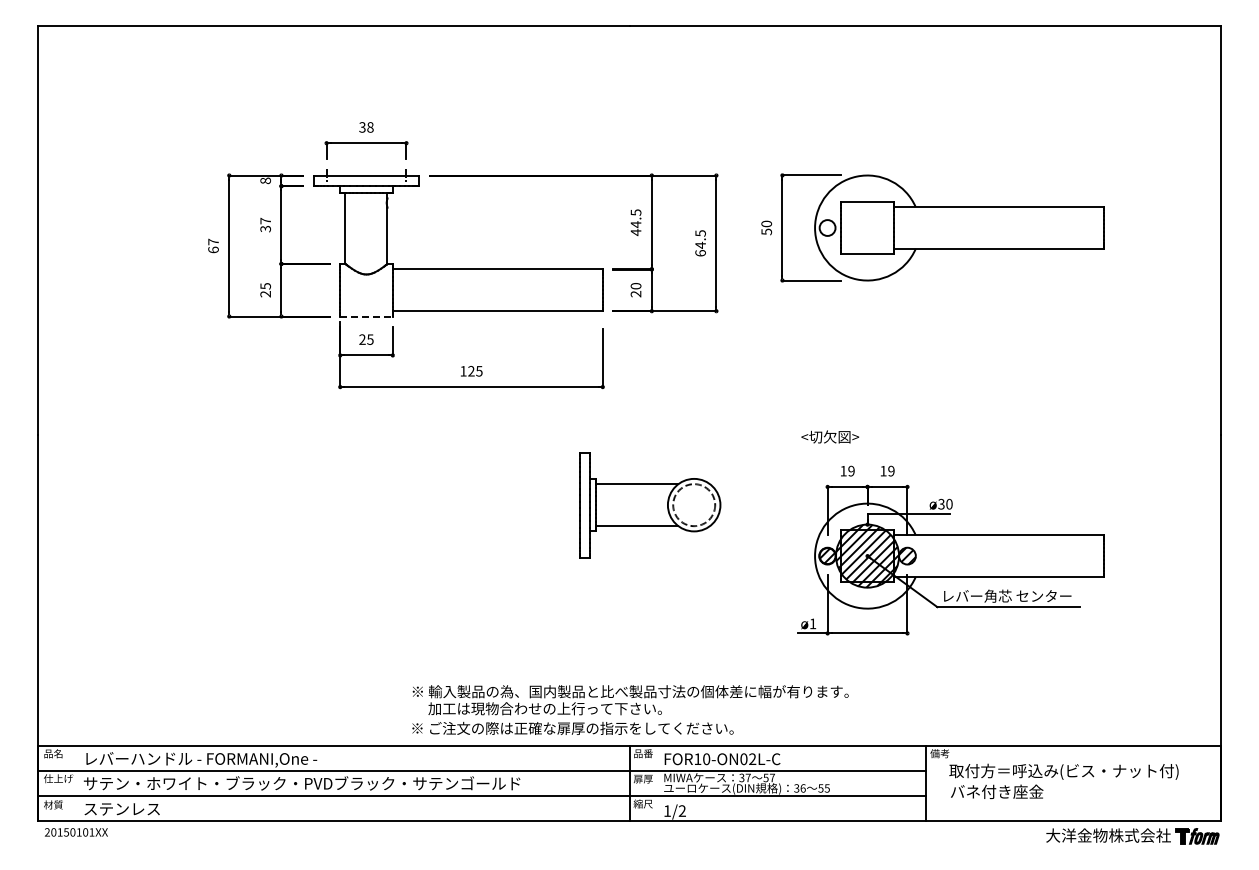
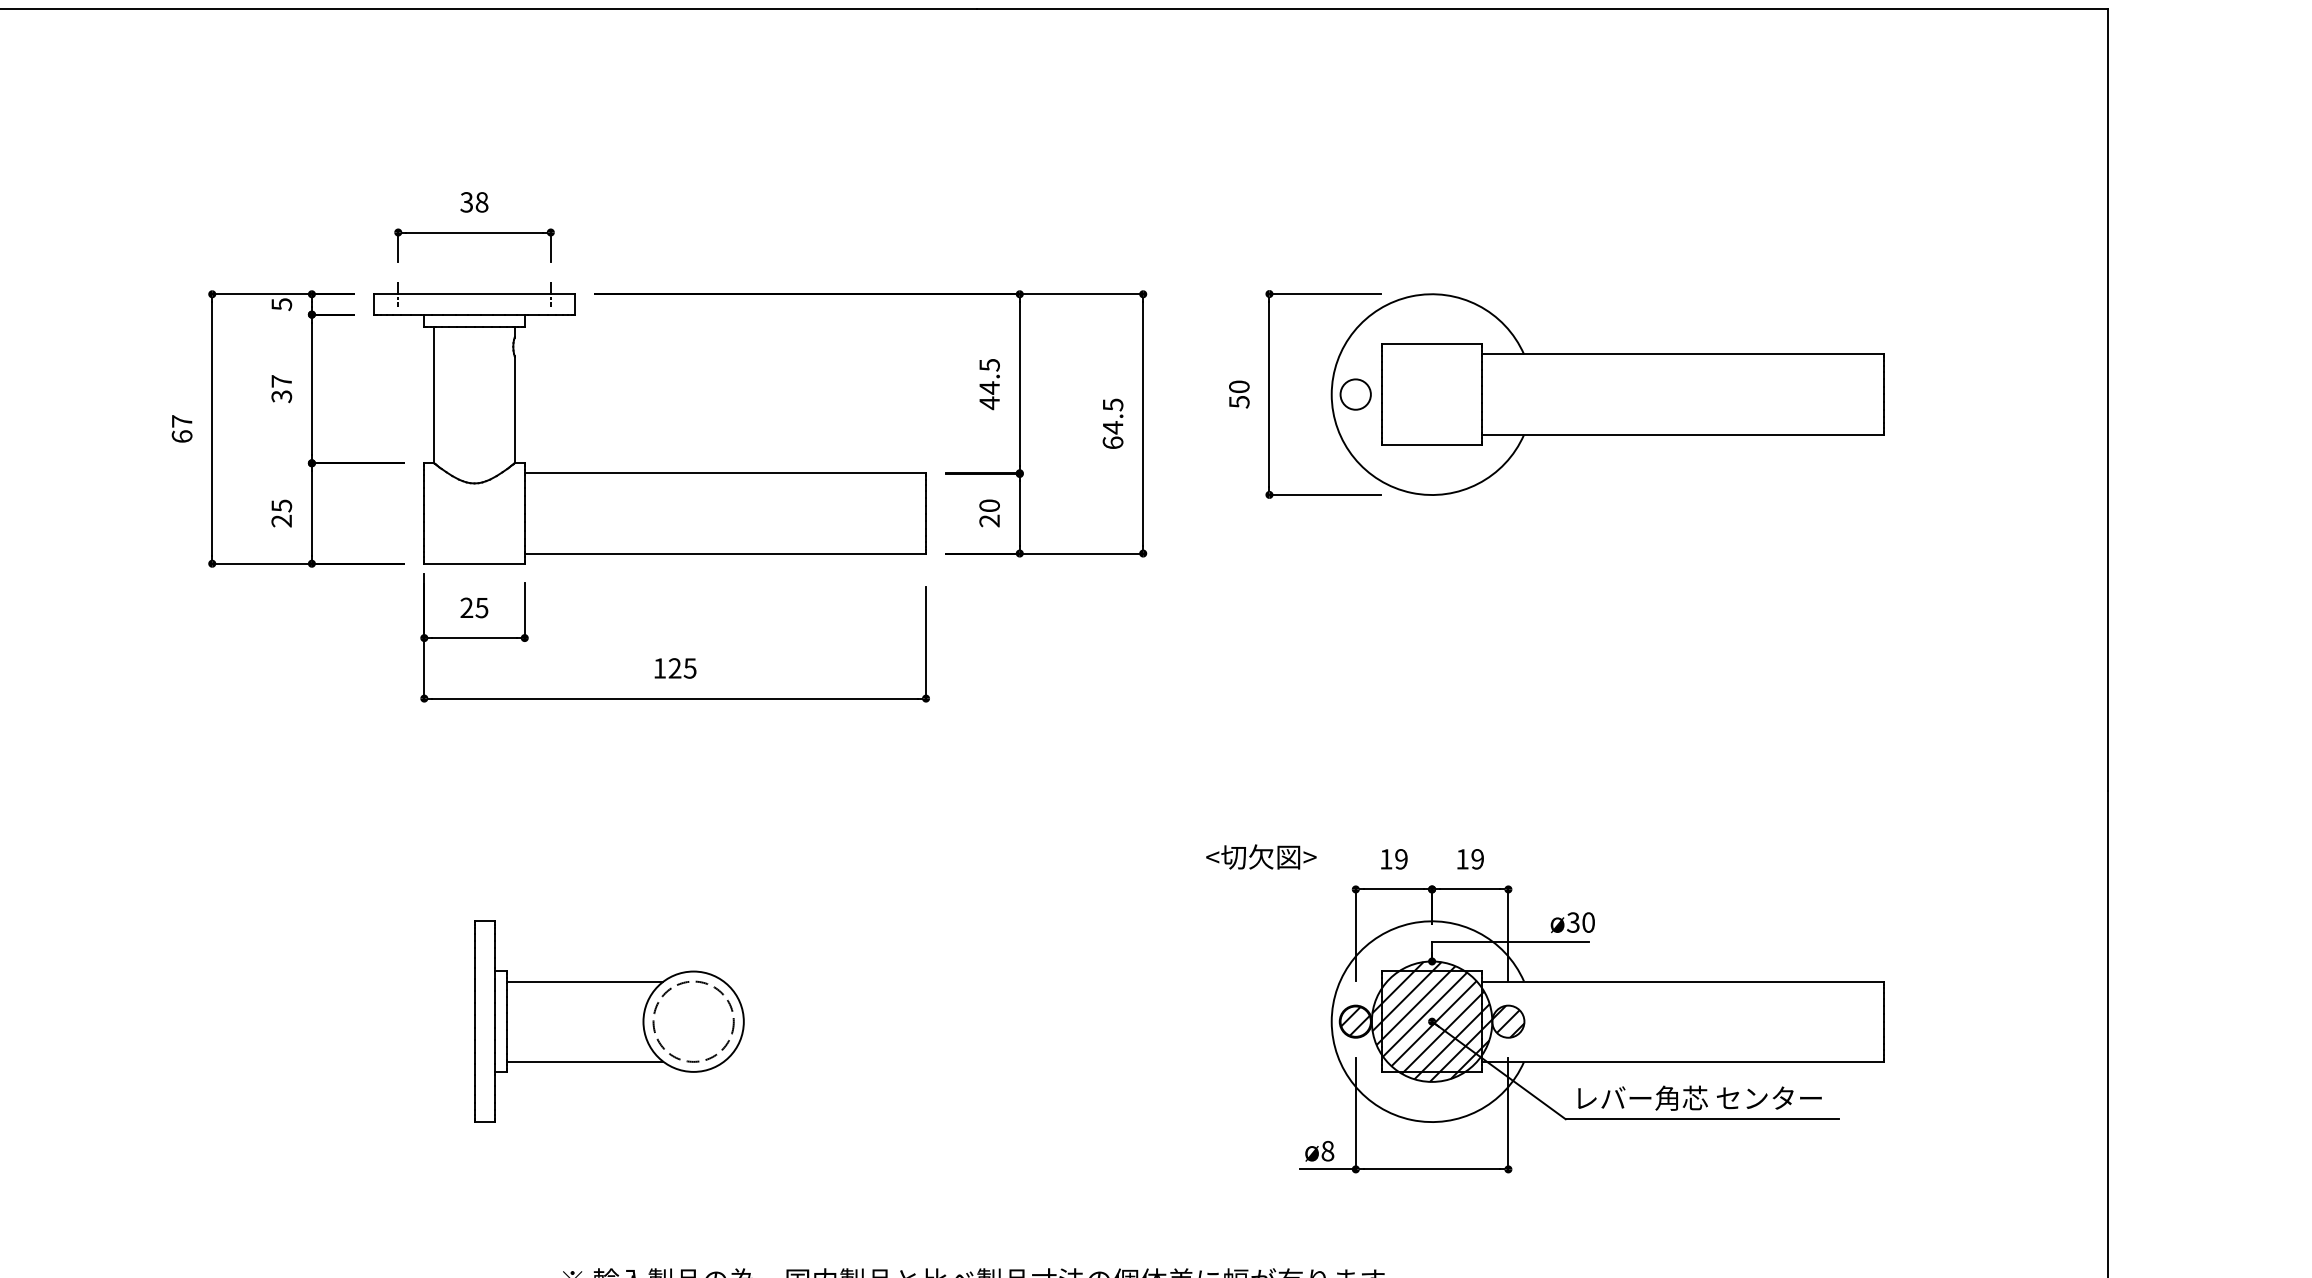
text: (265, 180) -> (281, 303), 8 -> 5
line: (367, 316) -> (476, 563), dashed -> solid
text: (830, 436) -> (1261, 856), moved
part: (650, 505) -> (610, 1022), moved
text: (812, 623) -> (1326, 1150), ø1 -> ø8

